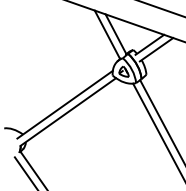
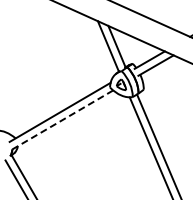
line: (68, 112) -> (62, 120), solid -> dashed

